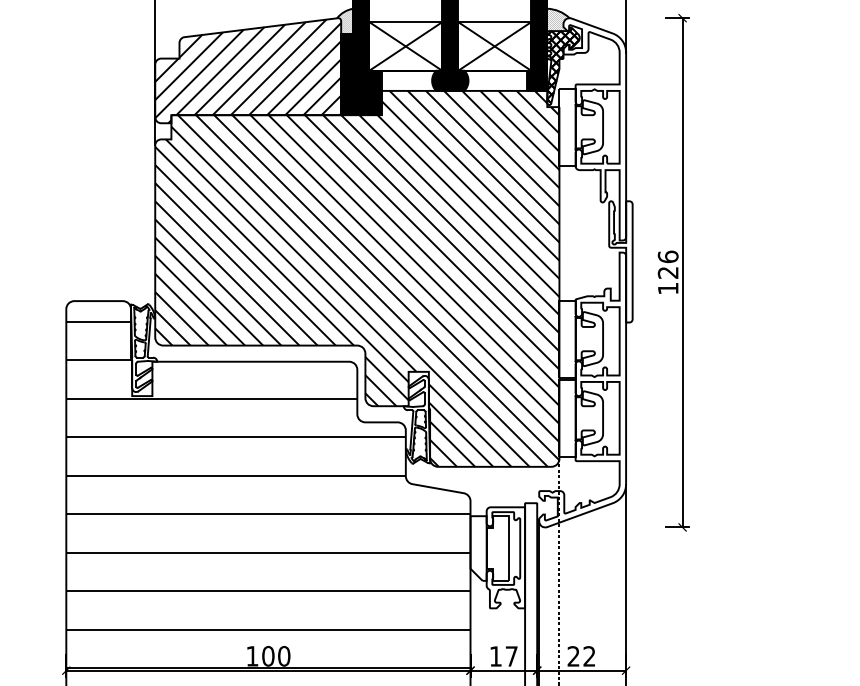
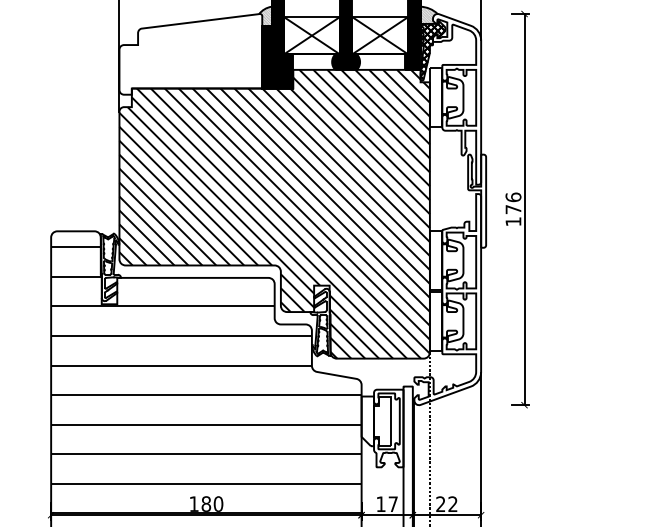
hatch: (248, 71) -> (191, 54), removed
text: (667, 272) -> (512, 209), 126 -> 176
text: (268, 656) -> (206, 504), 100 -> 180

